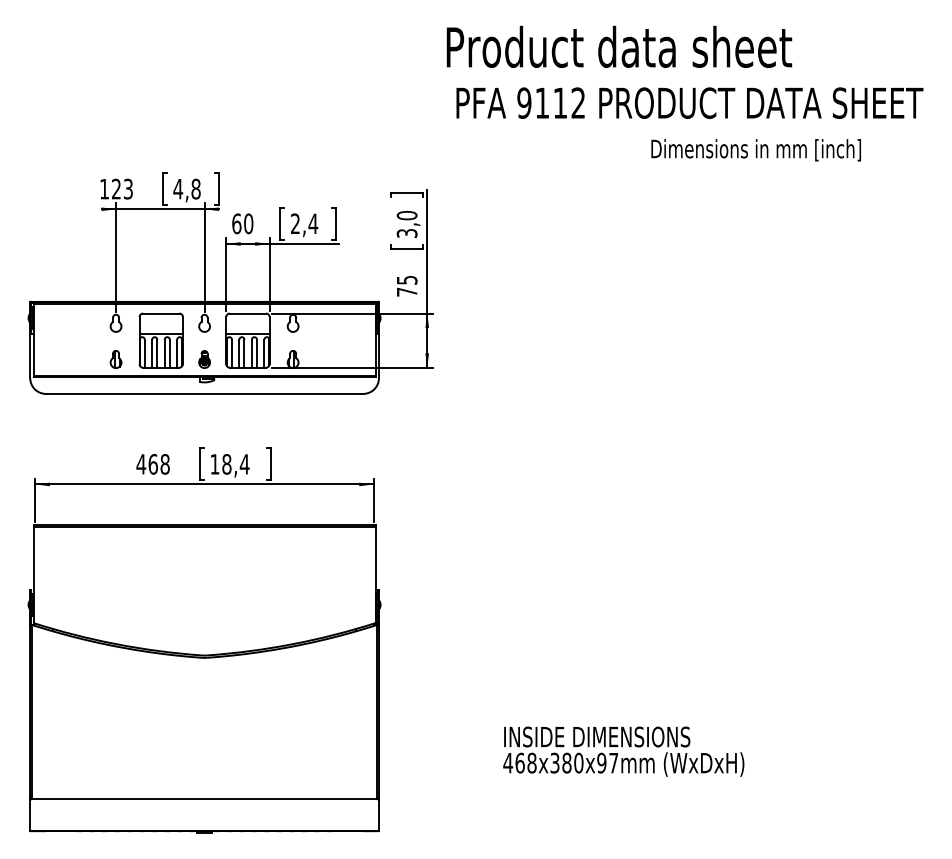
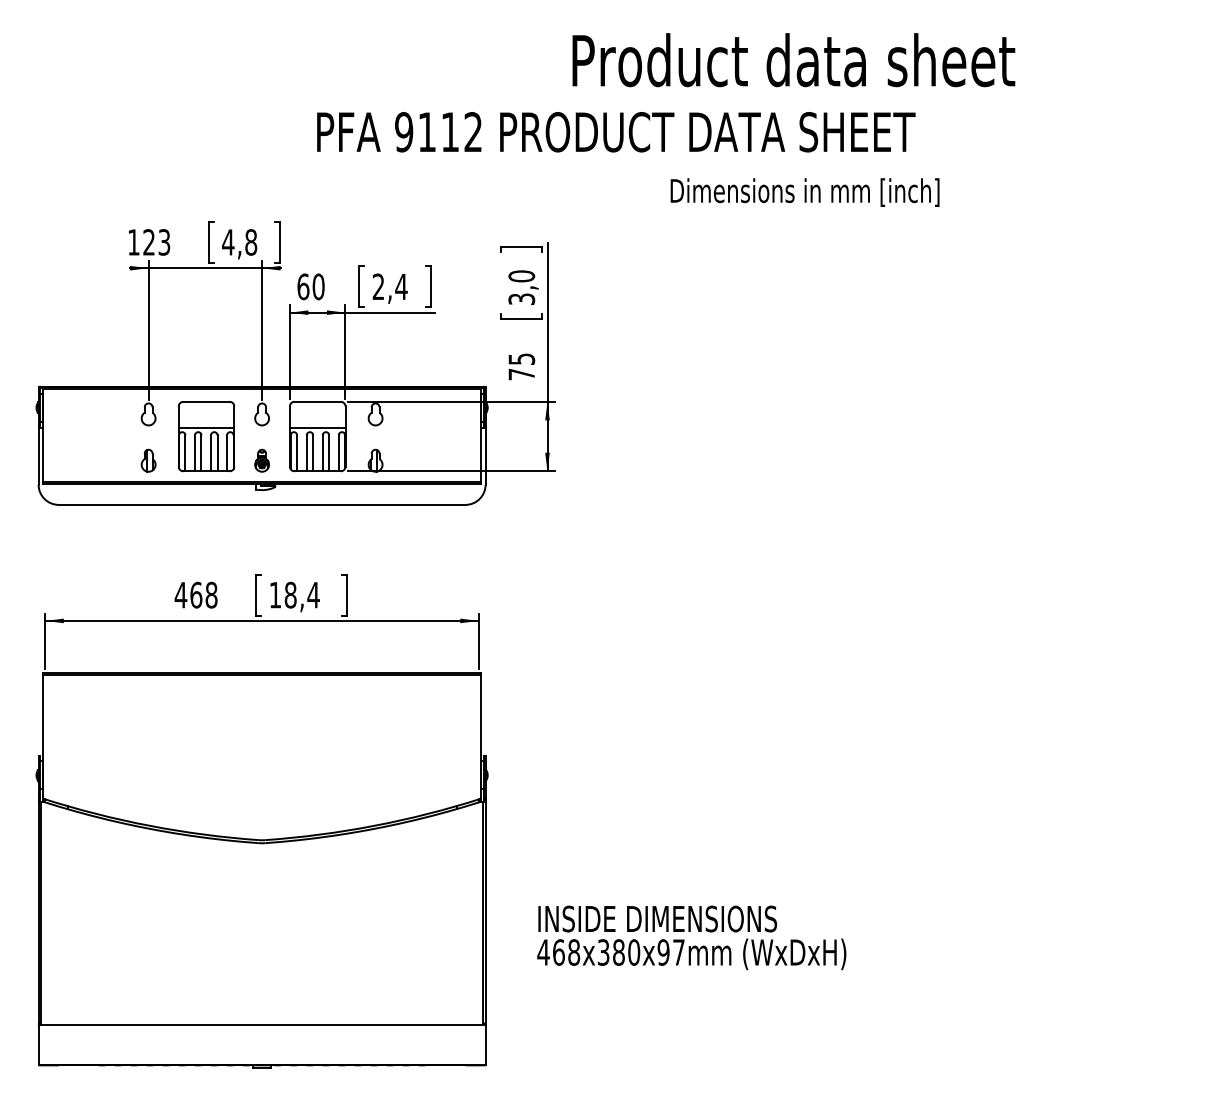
text: (689, 102) -> (615, 131), moved
text: (755, 150) -> (804, 192), moved
text: (623, 751) -> (691, 937), moved

